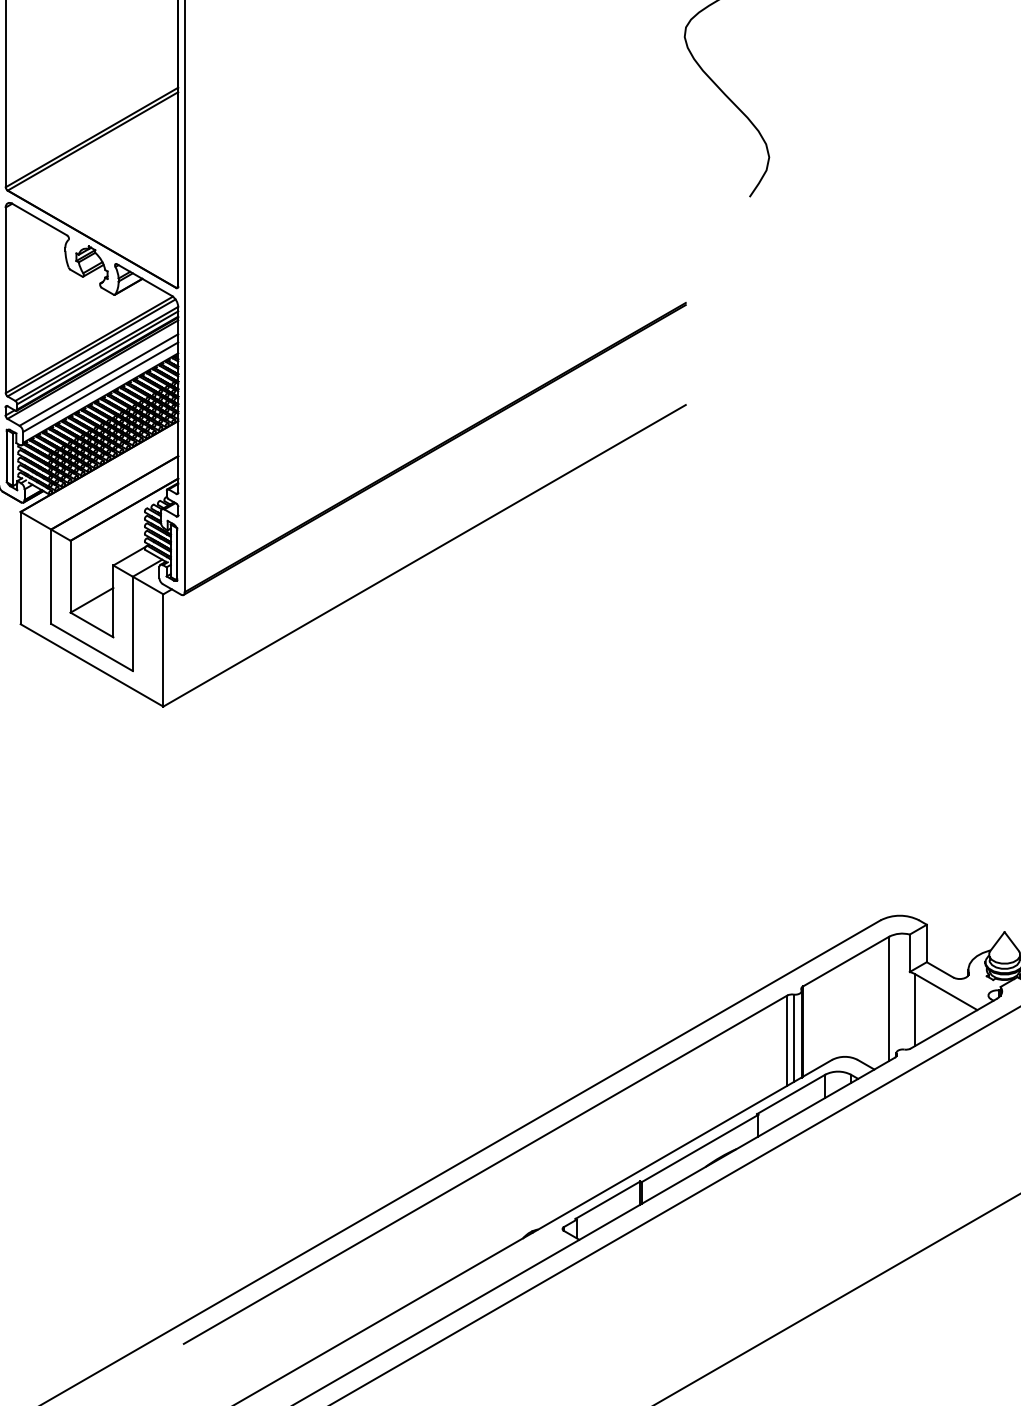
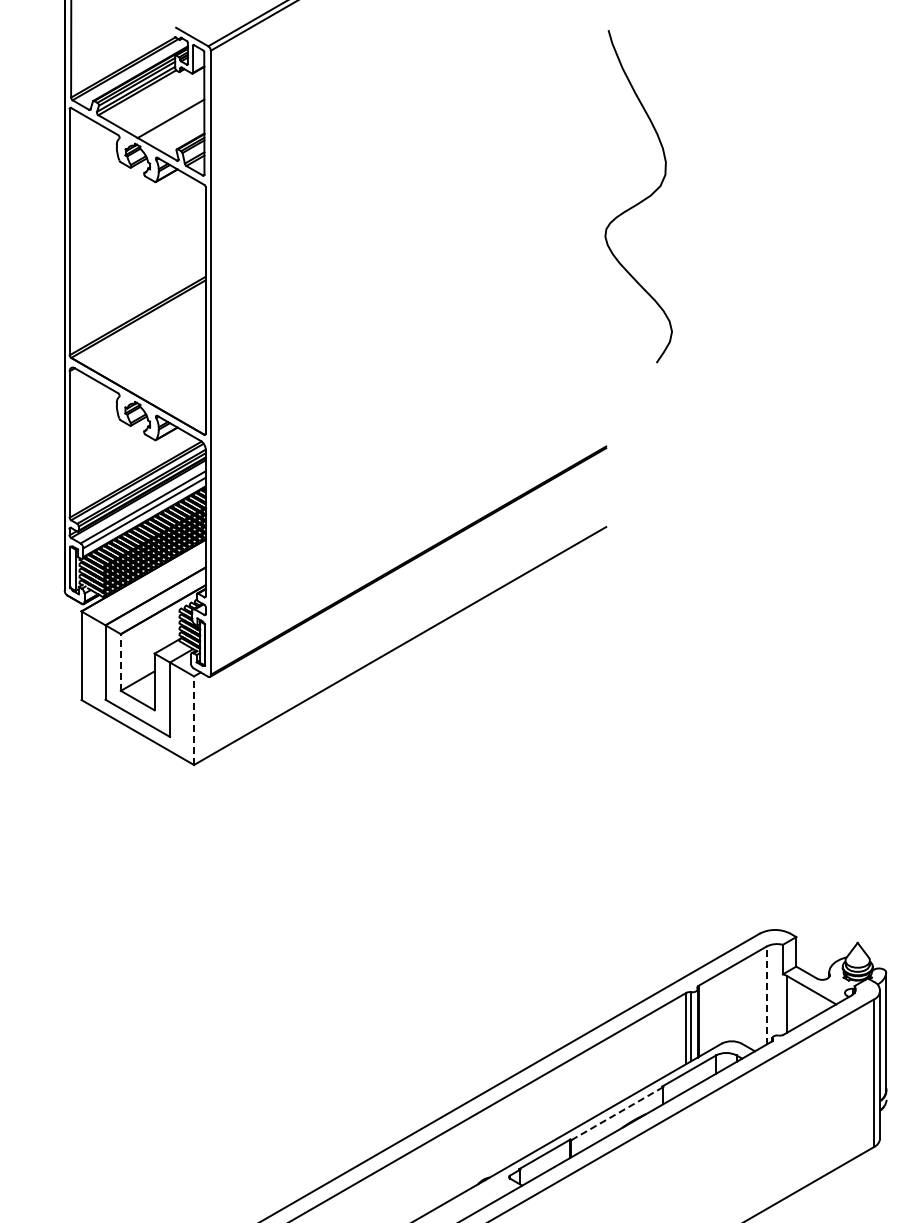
line: (70, 576) -> (120, 662), solid -> dashed
line: (163, 650) -> (194, 720), solid -> dashed
line: (888, 998) -> (766, 995), solid -> dashed
line: (700, 1148) -> (617, 1113), solid -> dashed

